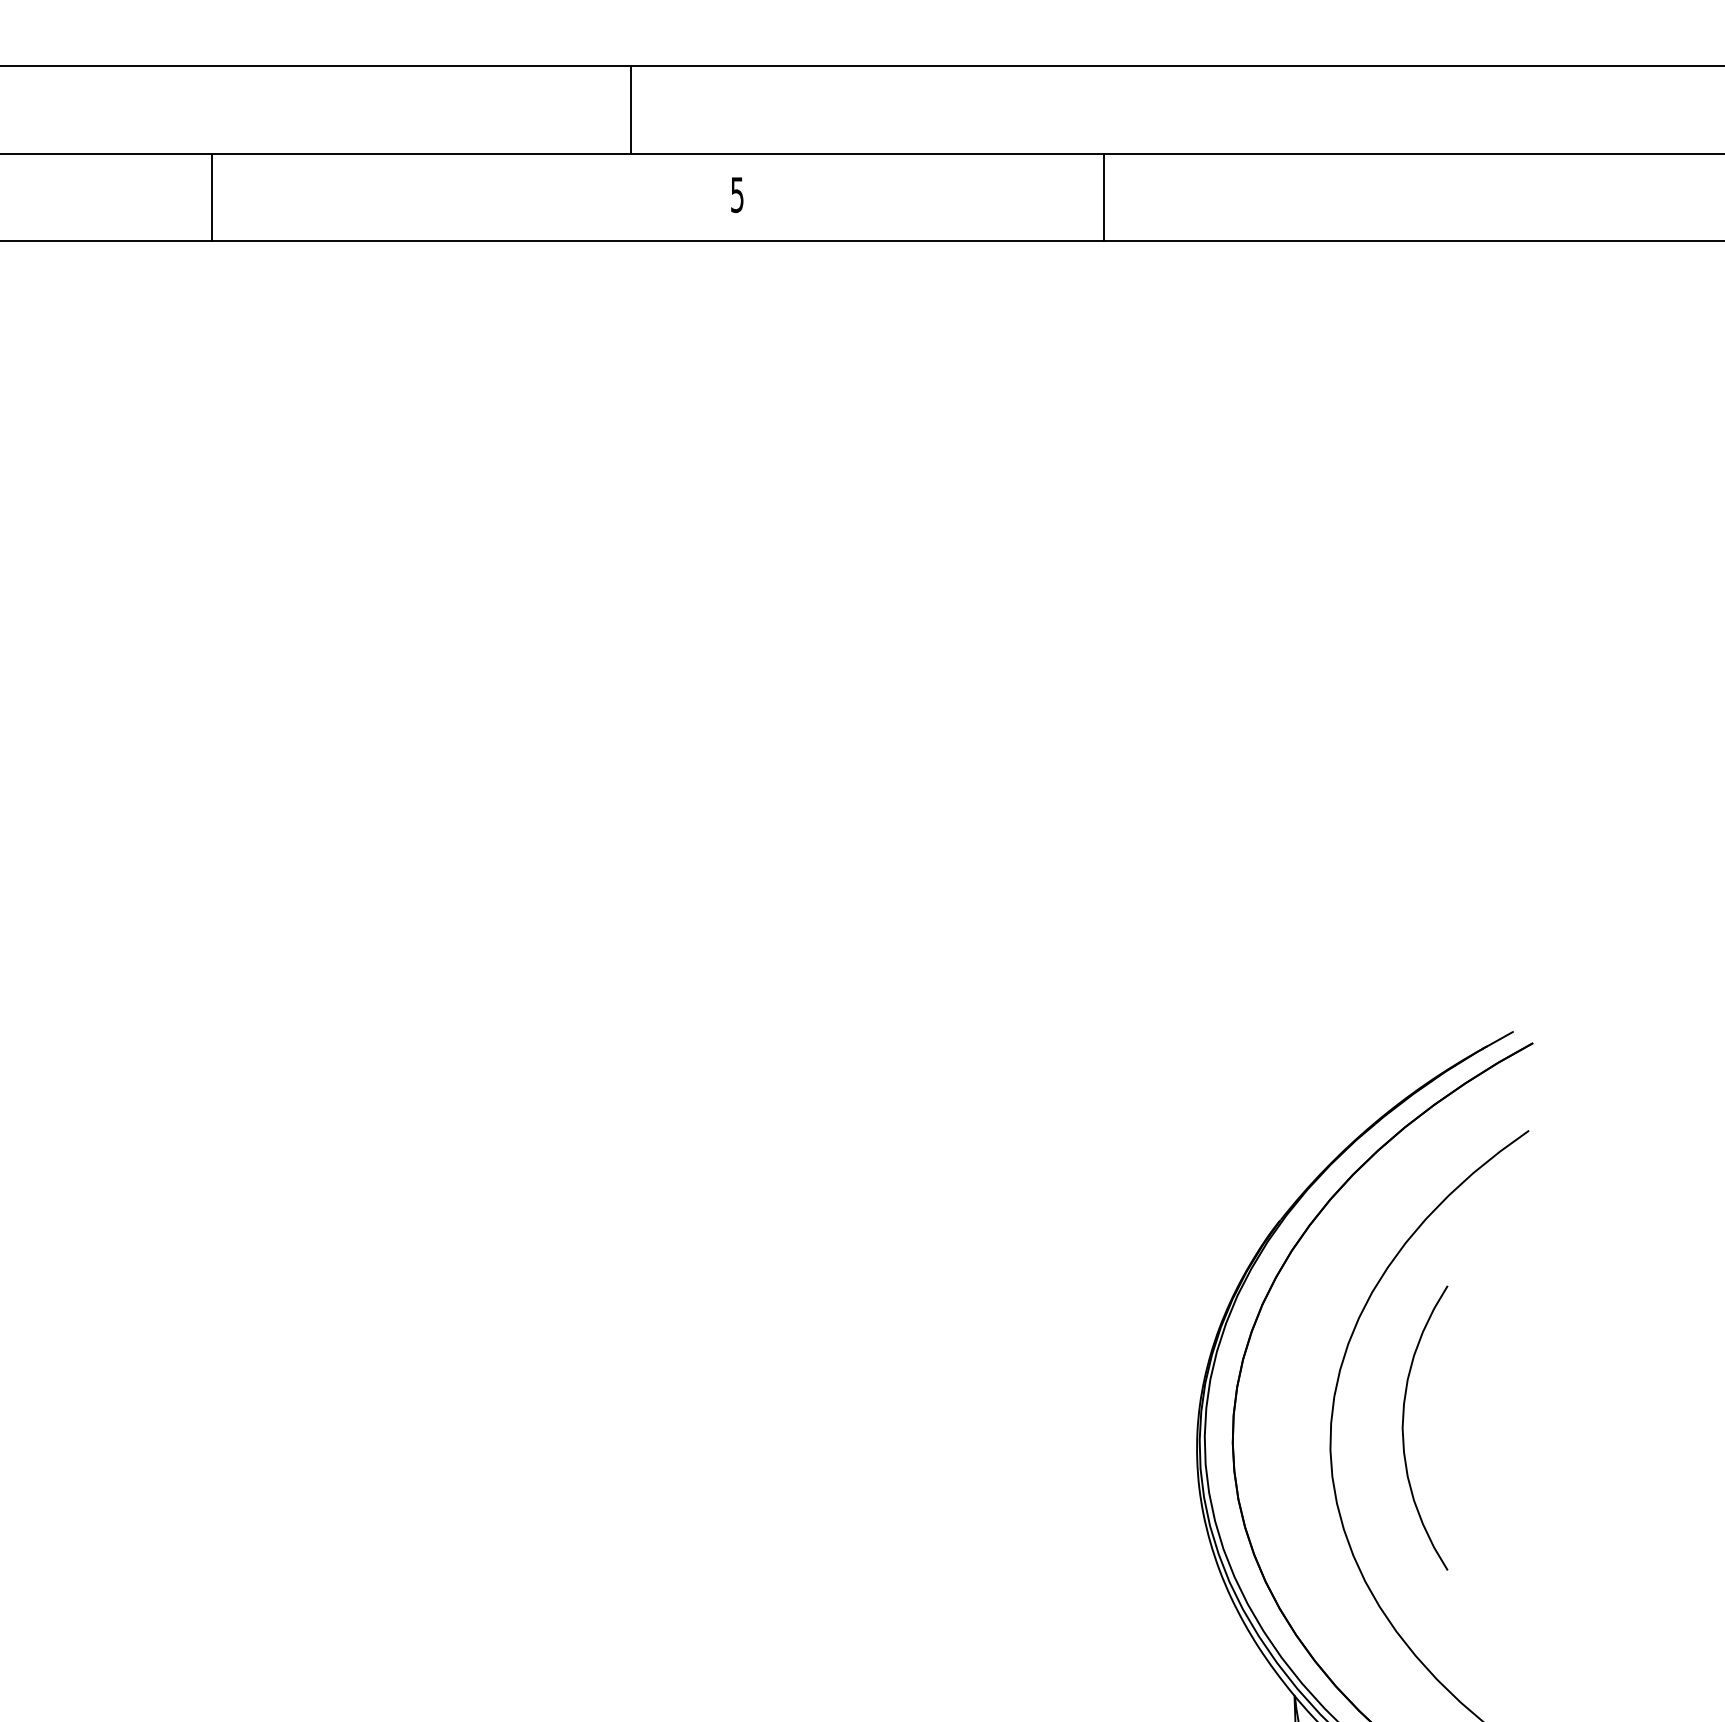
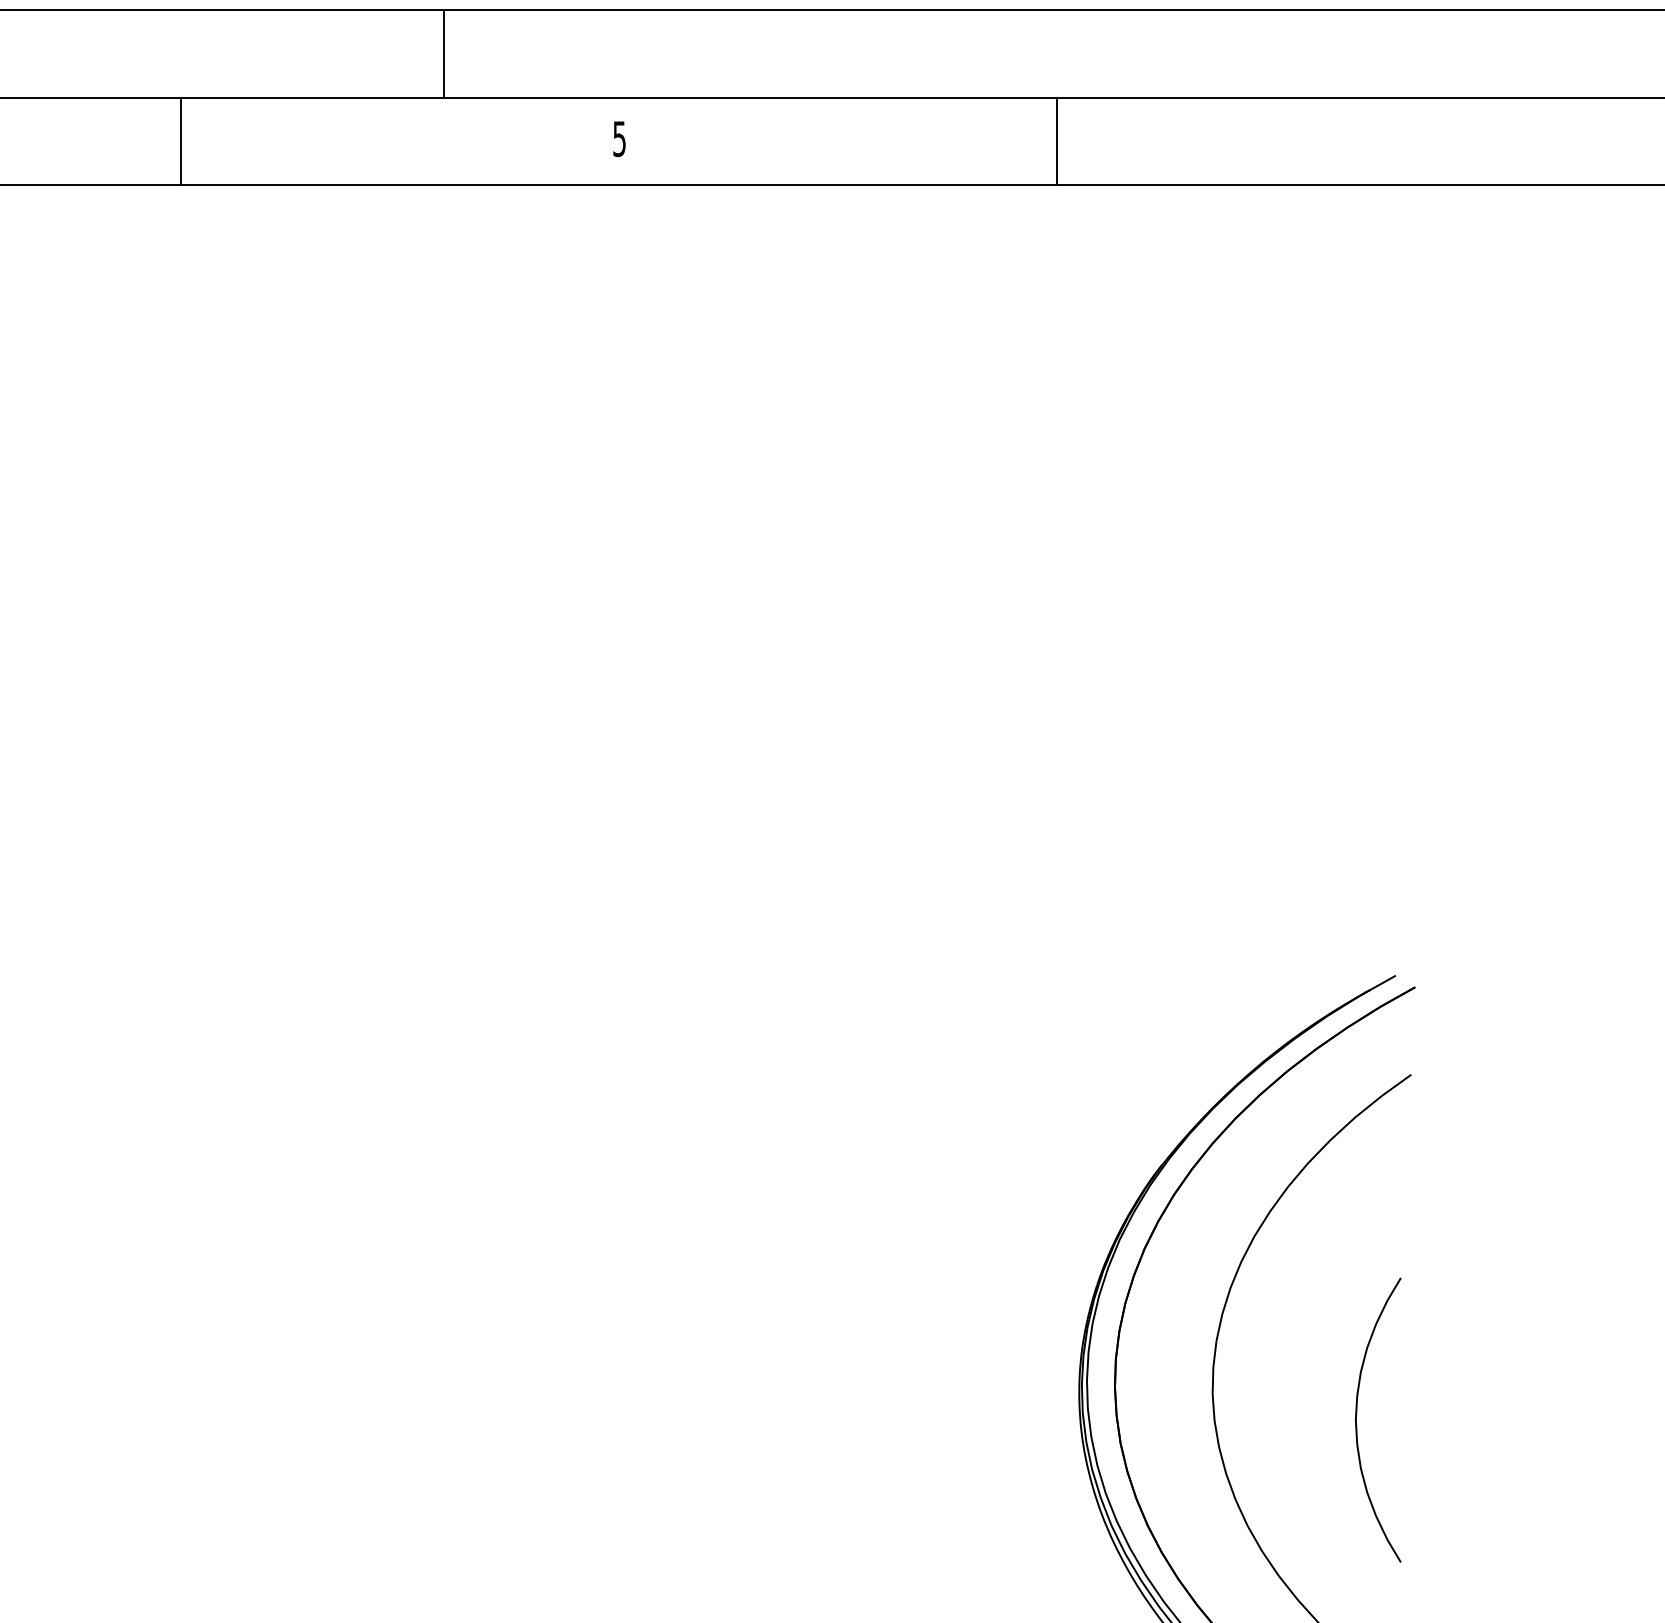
line: (630, 109) -> (443, 53), moved
line: (212, 197) -> (181, 141), moved
line: (1104, 197) -> (1056, 141), moved
curve: (1403, 1427) -> (1356, 1419), moved

